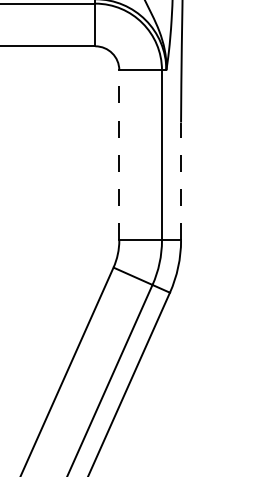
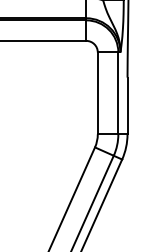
line: (118, 155) -> (97, 93), dashed -> solid
line: (181, 180) -> (127, 105), dashed -> solid

